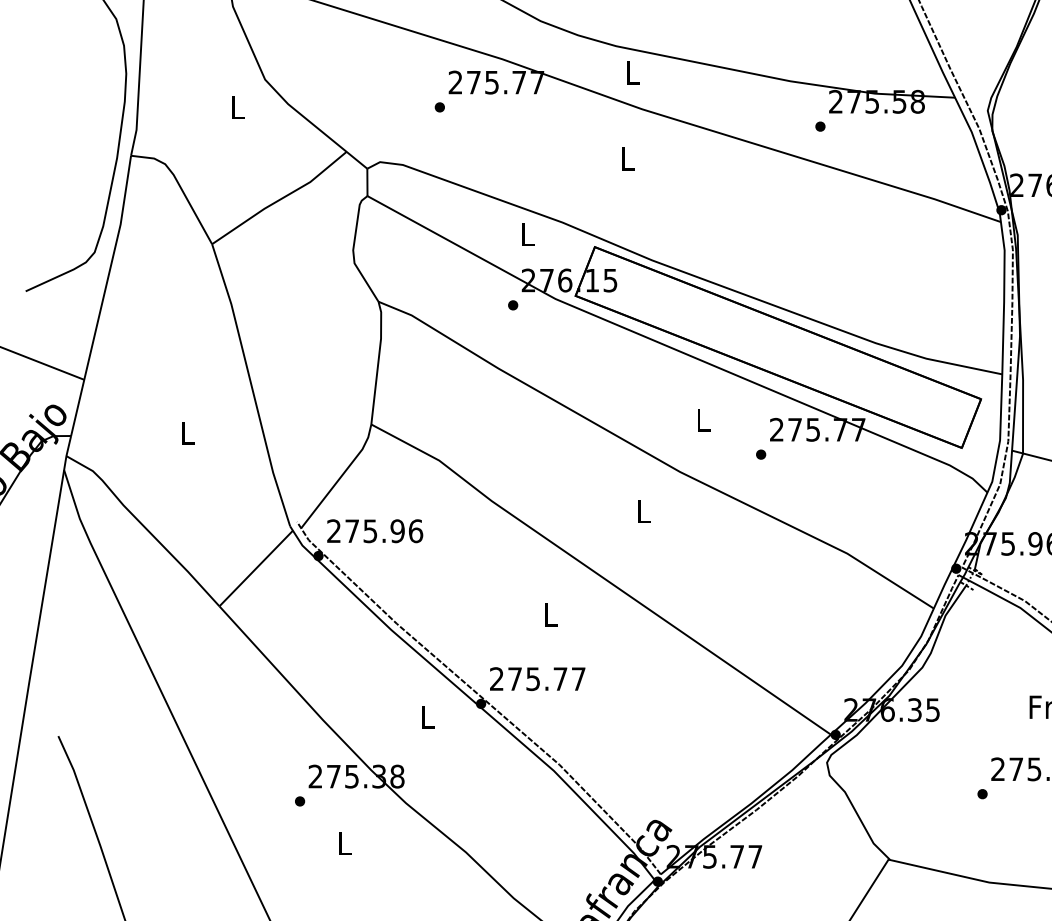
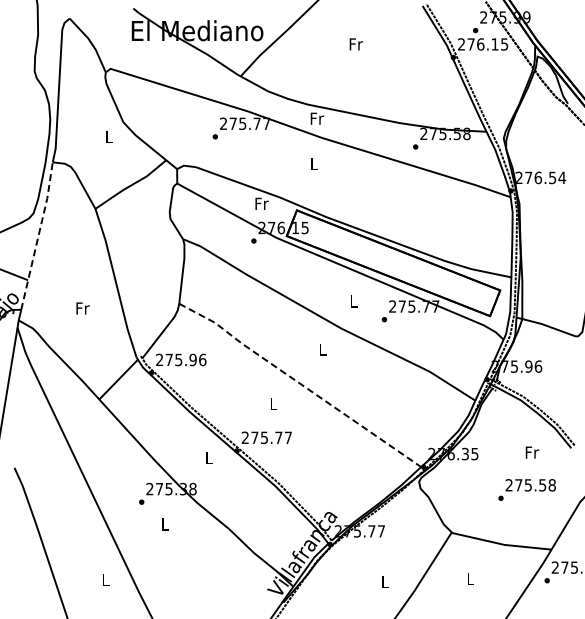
text: (633, 72) -> (317, 118), L -> Fr
text: (527, 233) -> (261, 203), L -> Fr
line: (103, 294) -> (38, 235), solid -> dashed
text: (187, 433) -> (82, 308), L -> Fr
line: (601, 575) -> (300, 383), solid -> dashed

